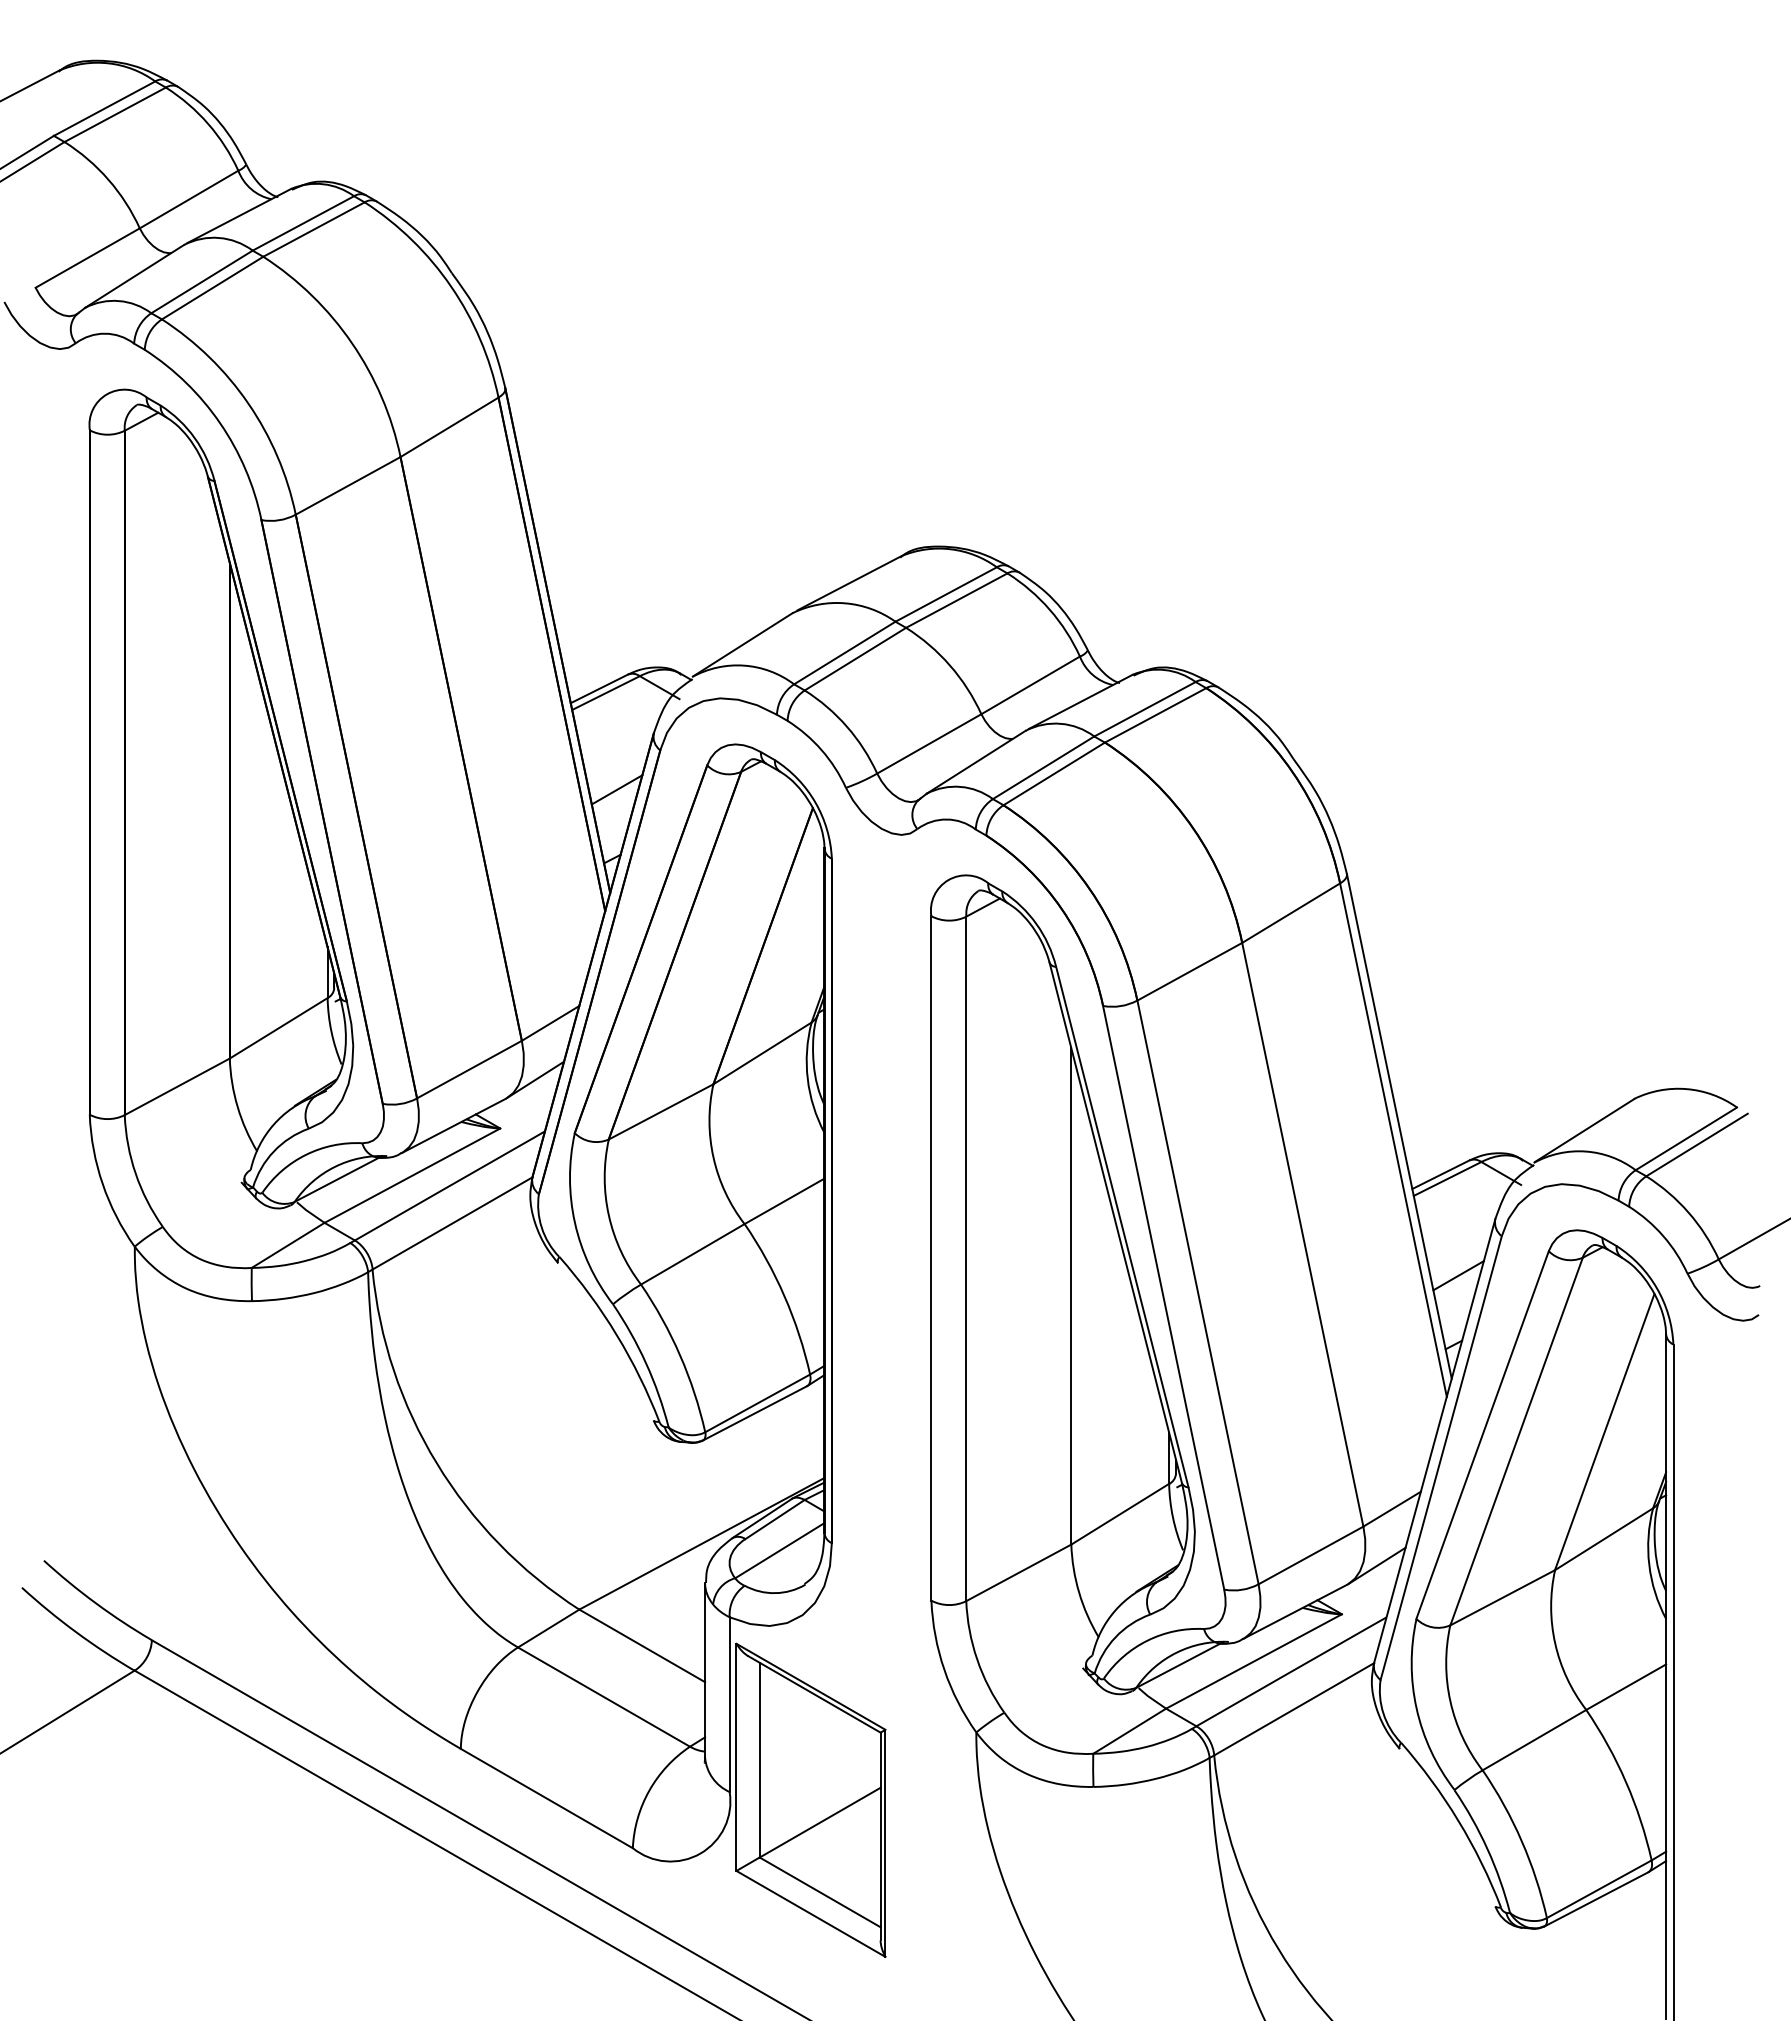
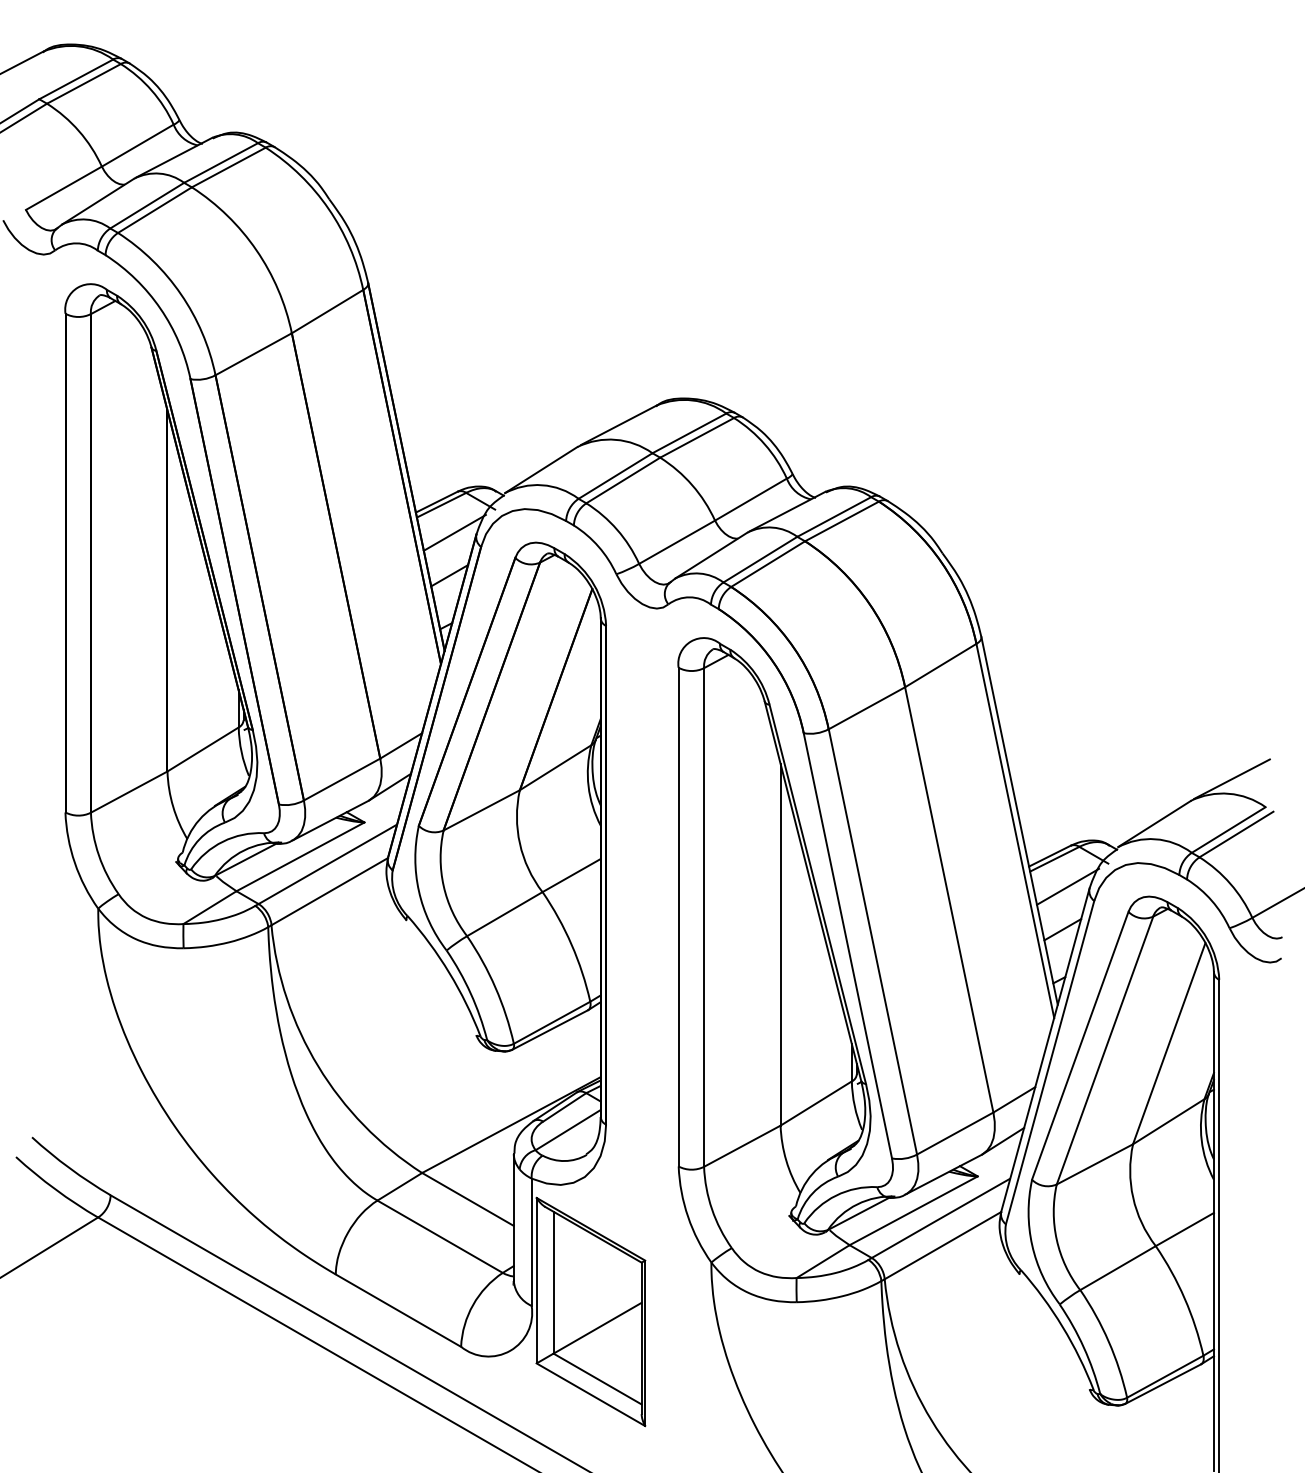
line: (623, 730) -> (454, 532), added
line: (1690, 1069) -> (1231, 779), added
line: (1465, 1216) -> (1067, 886), added

